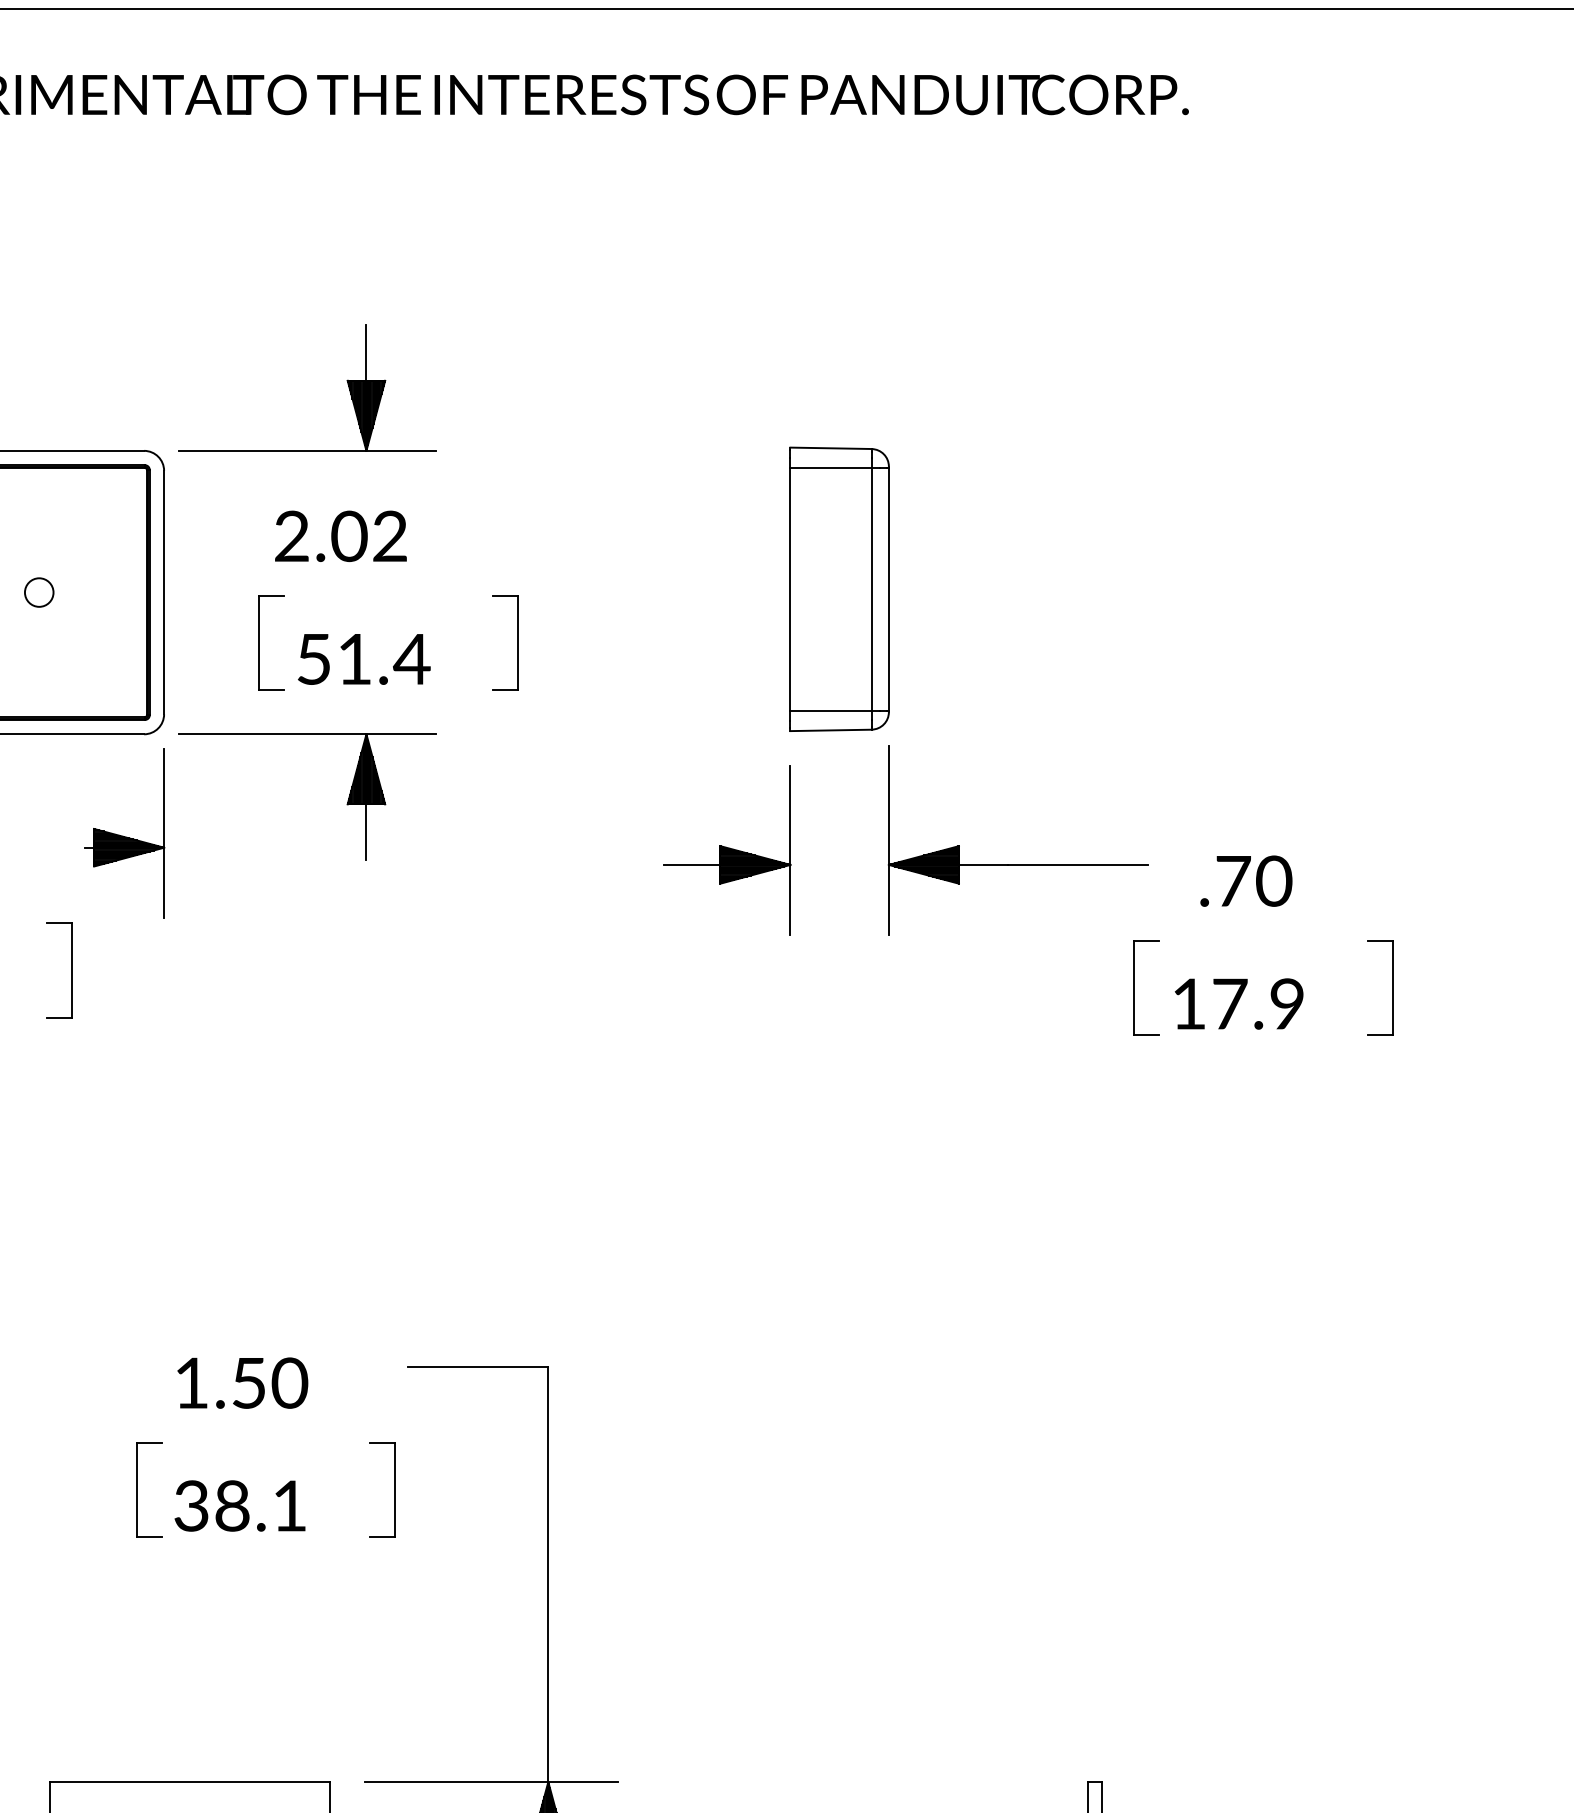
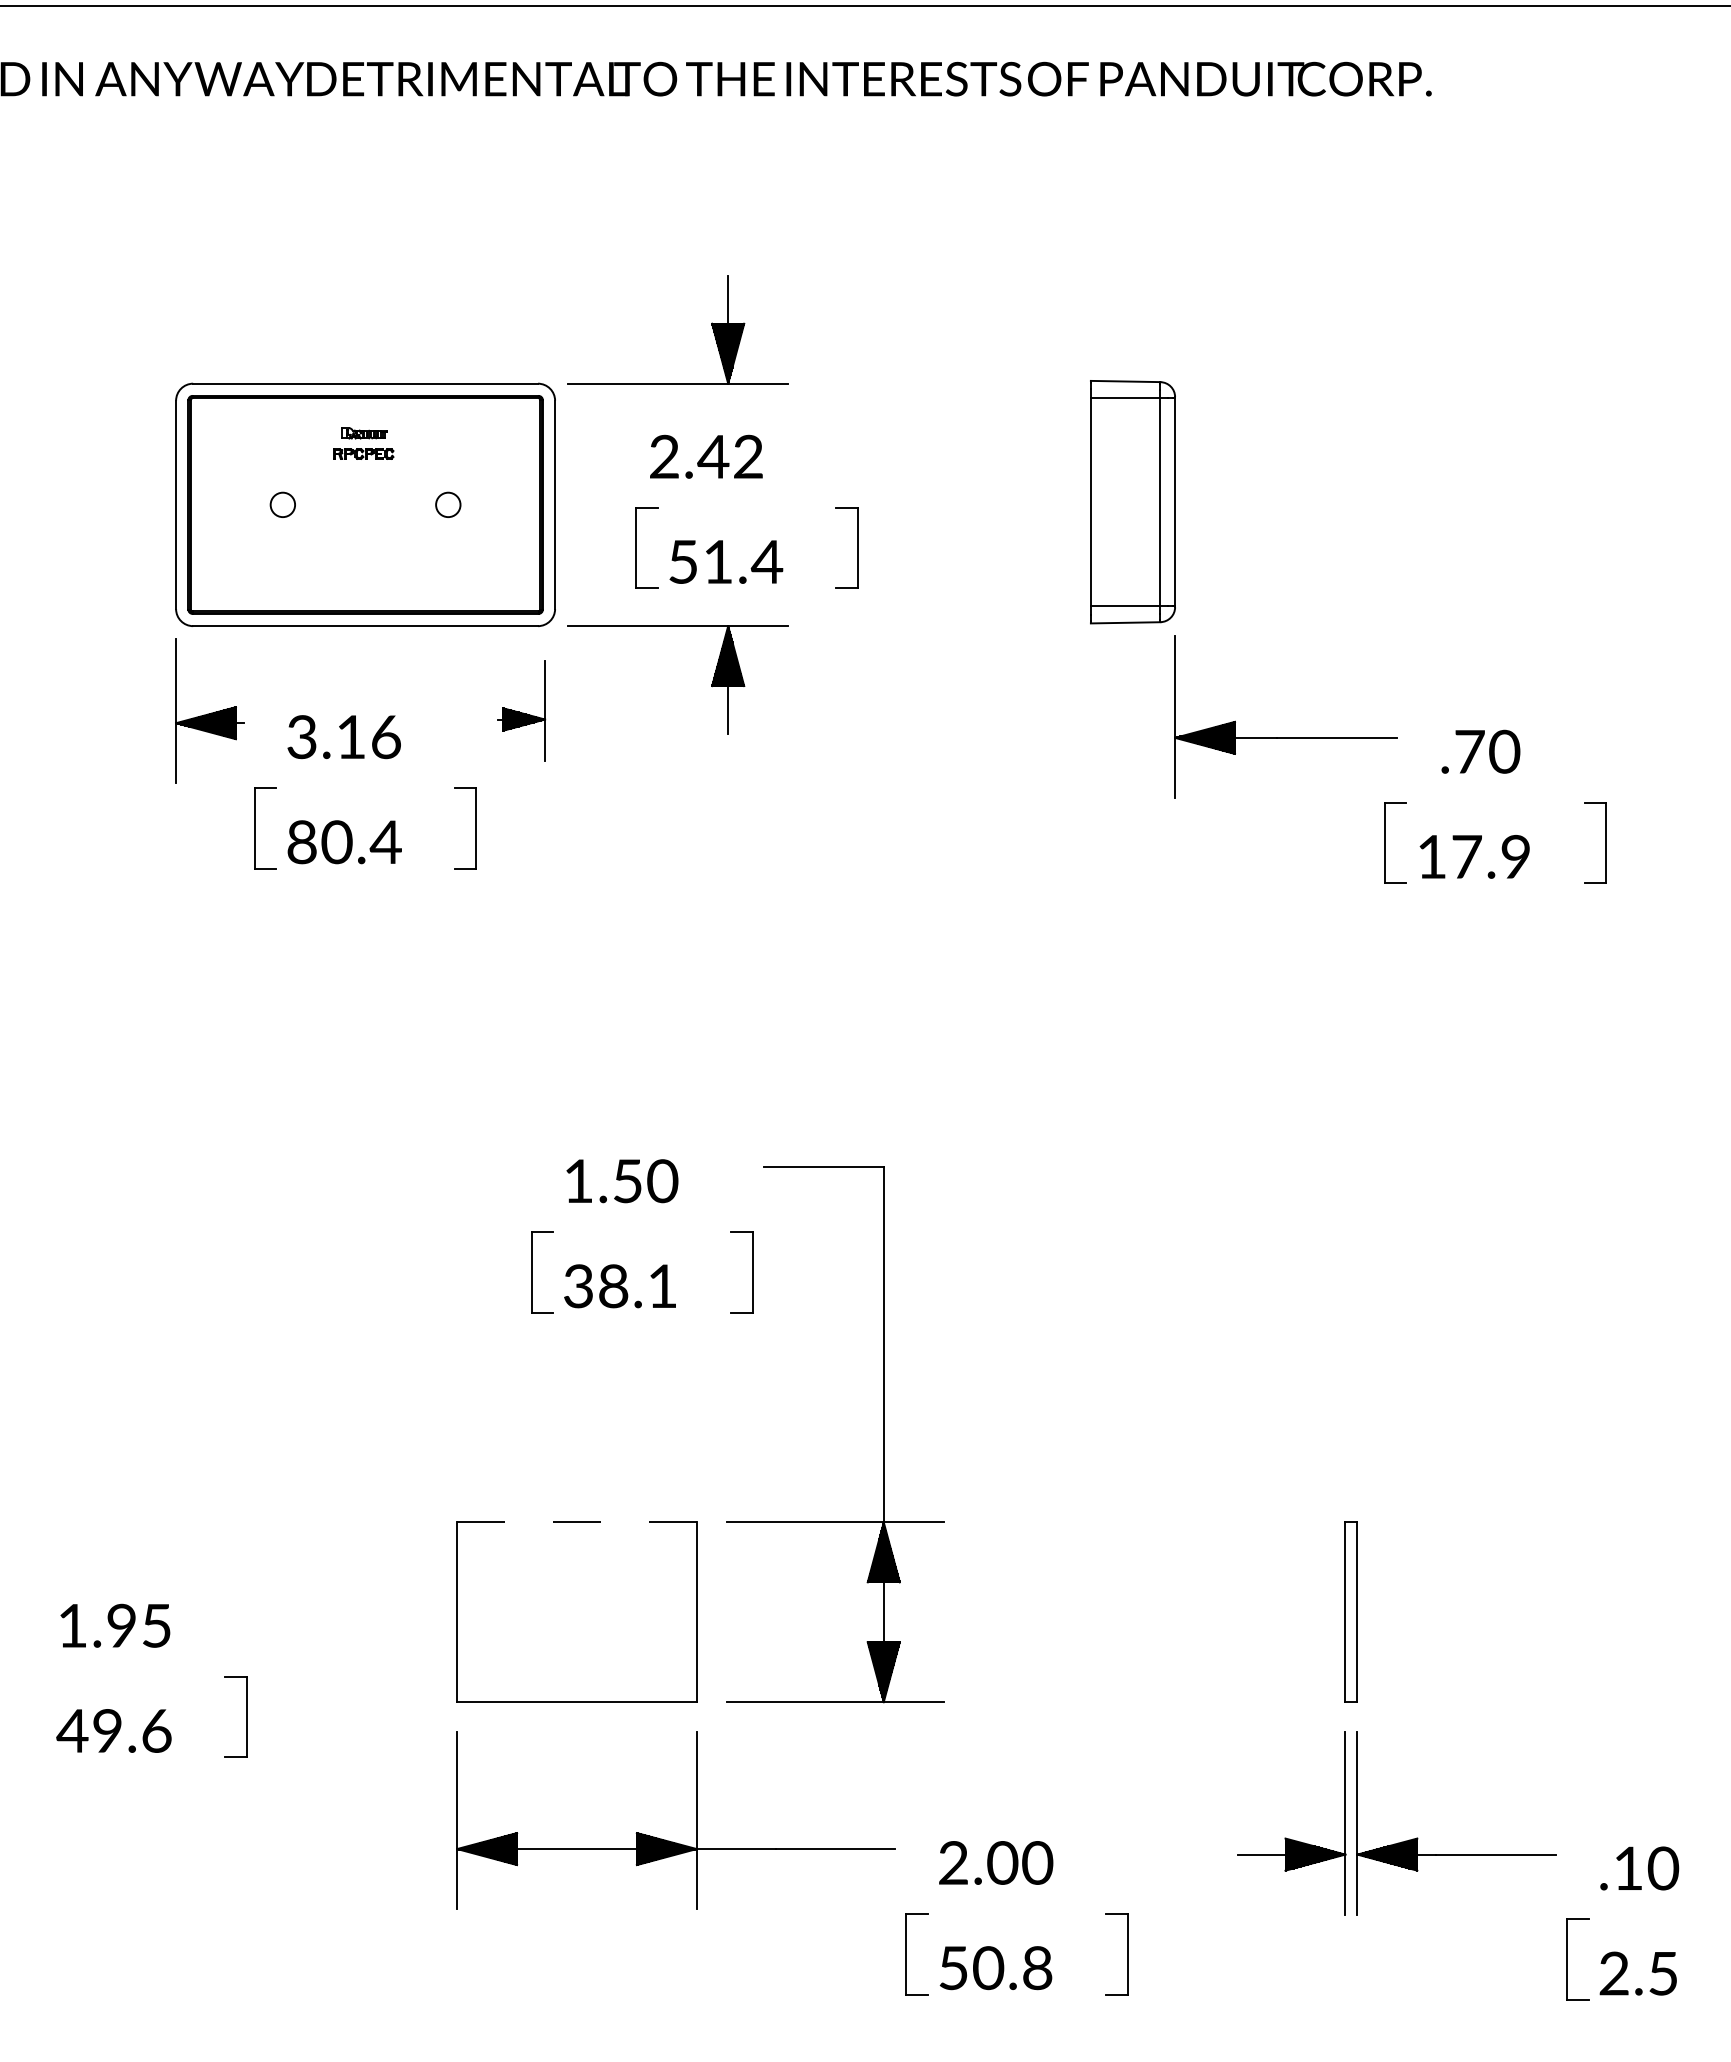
text: (349, 535) -> (713, 456), 2.02 -> 2.42
part: (124, 832) -> (521, 710), size x0.7
part: (726, 850) -> (1036, 725), removed
line: (189, 1782) -> (576, 1522), solid -> dashed

